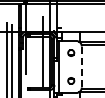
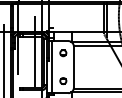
line: (81, 66) -> (73, 66), dashed -> solid

